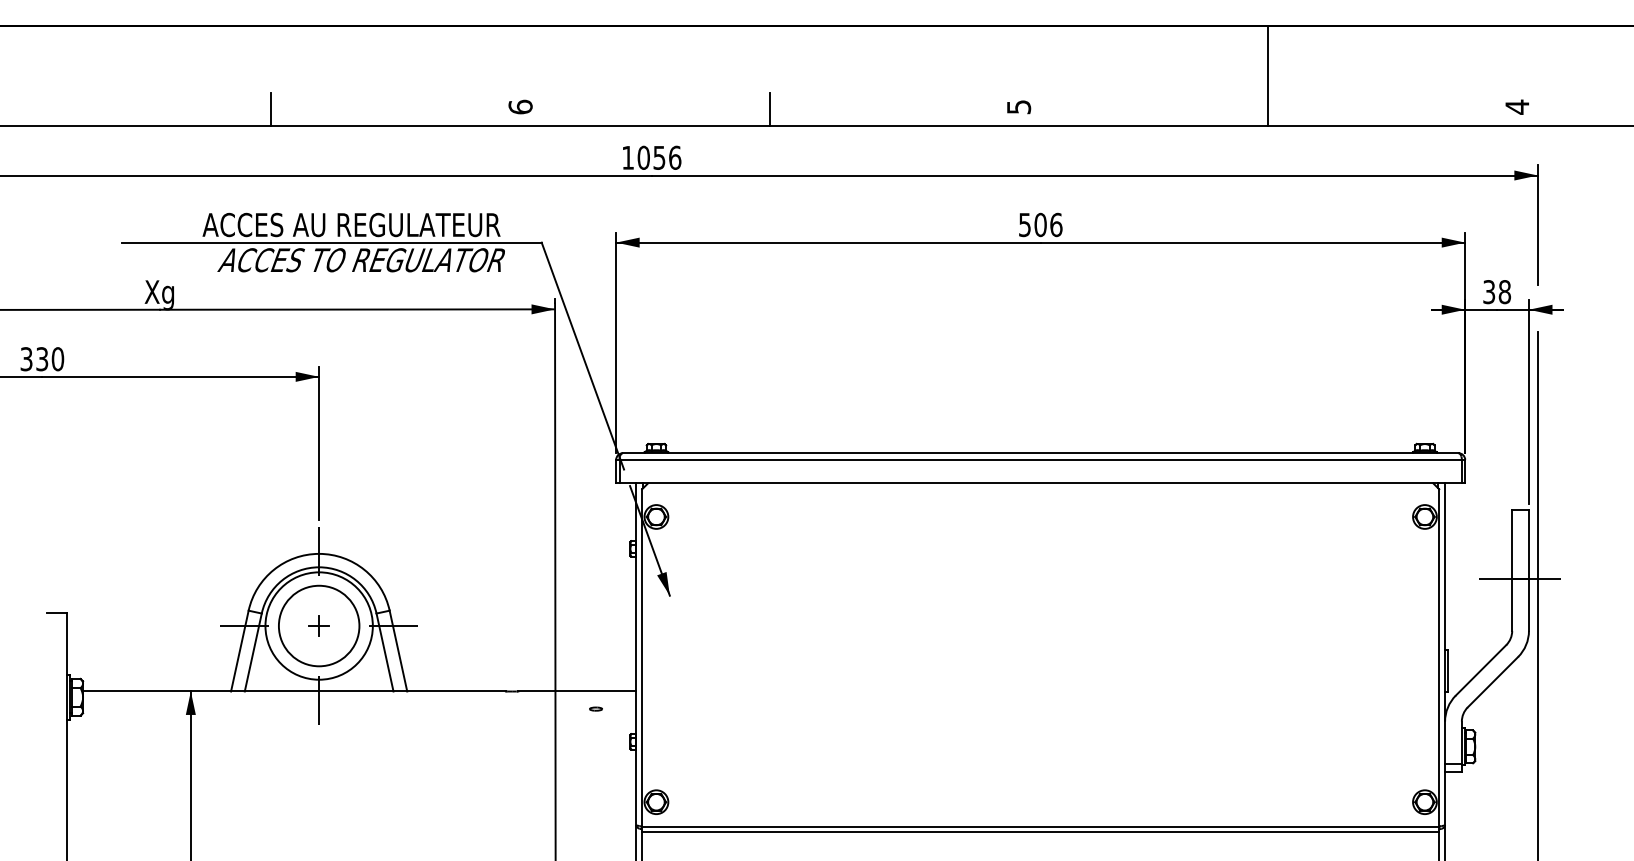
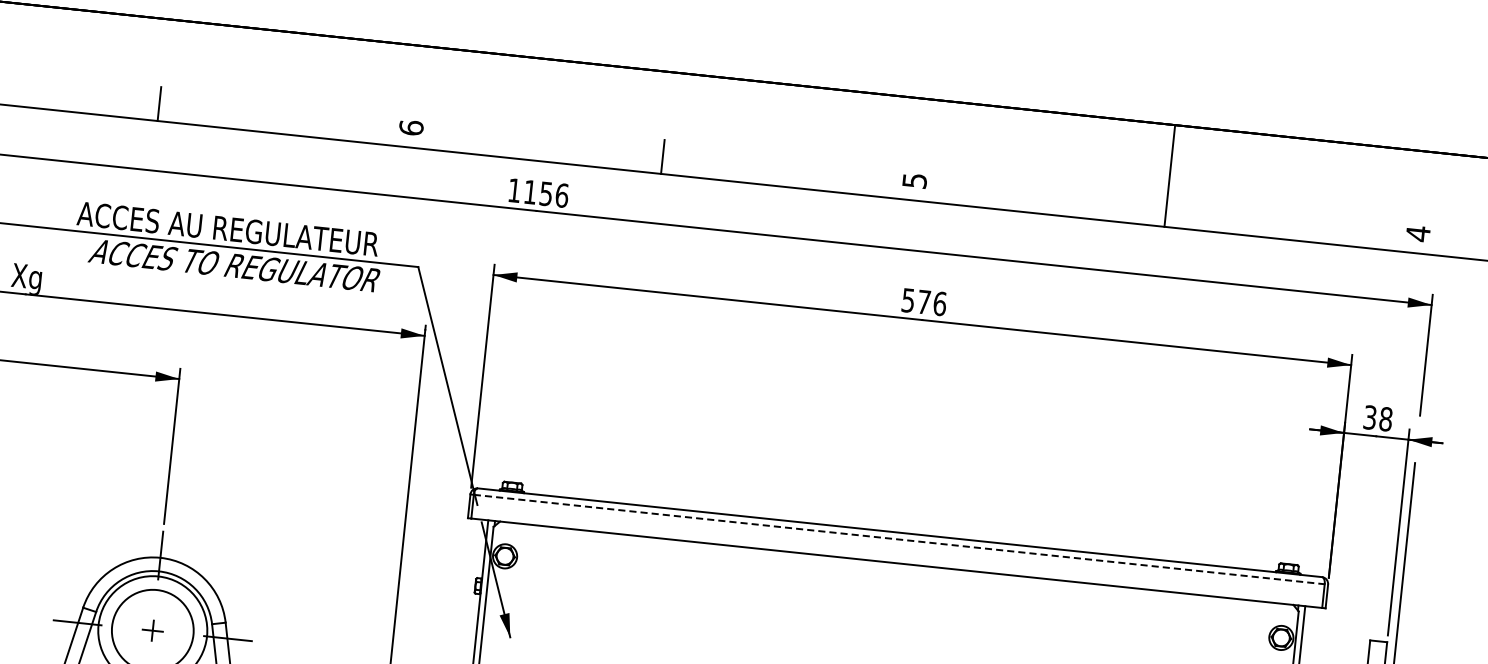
text: (643, 157) -> (530, 191), 1056 -> 1156
text: (1040, 224) -> (924, 301), 506 -> 576
line: (1042, 459) -> (901, 539), solid -> dashed

